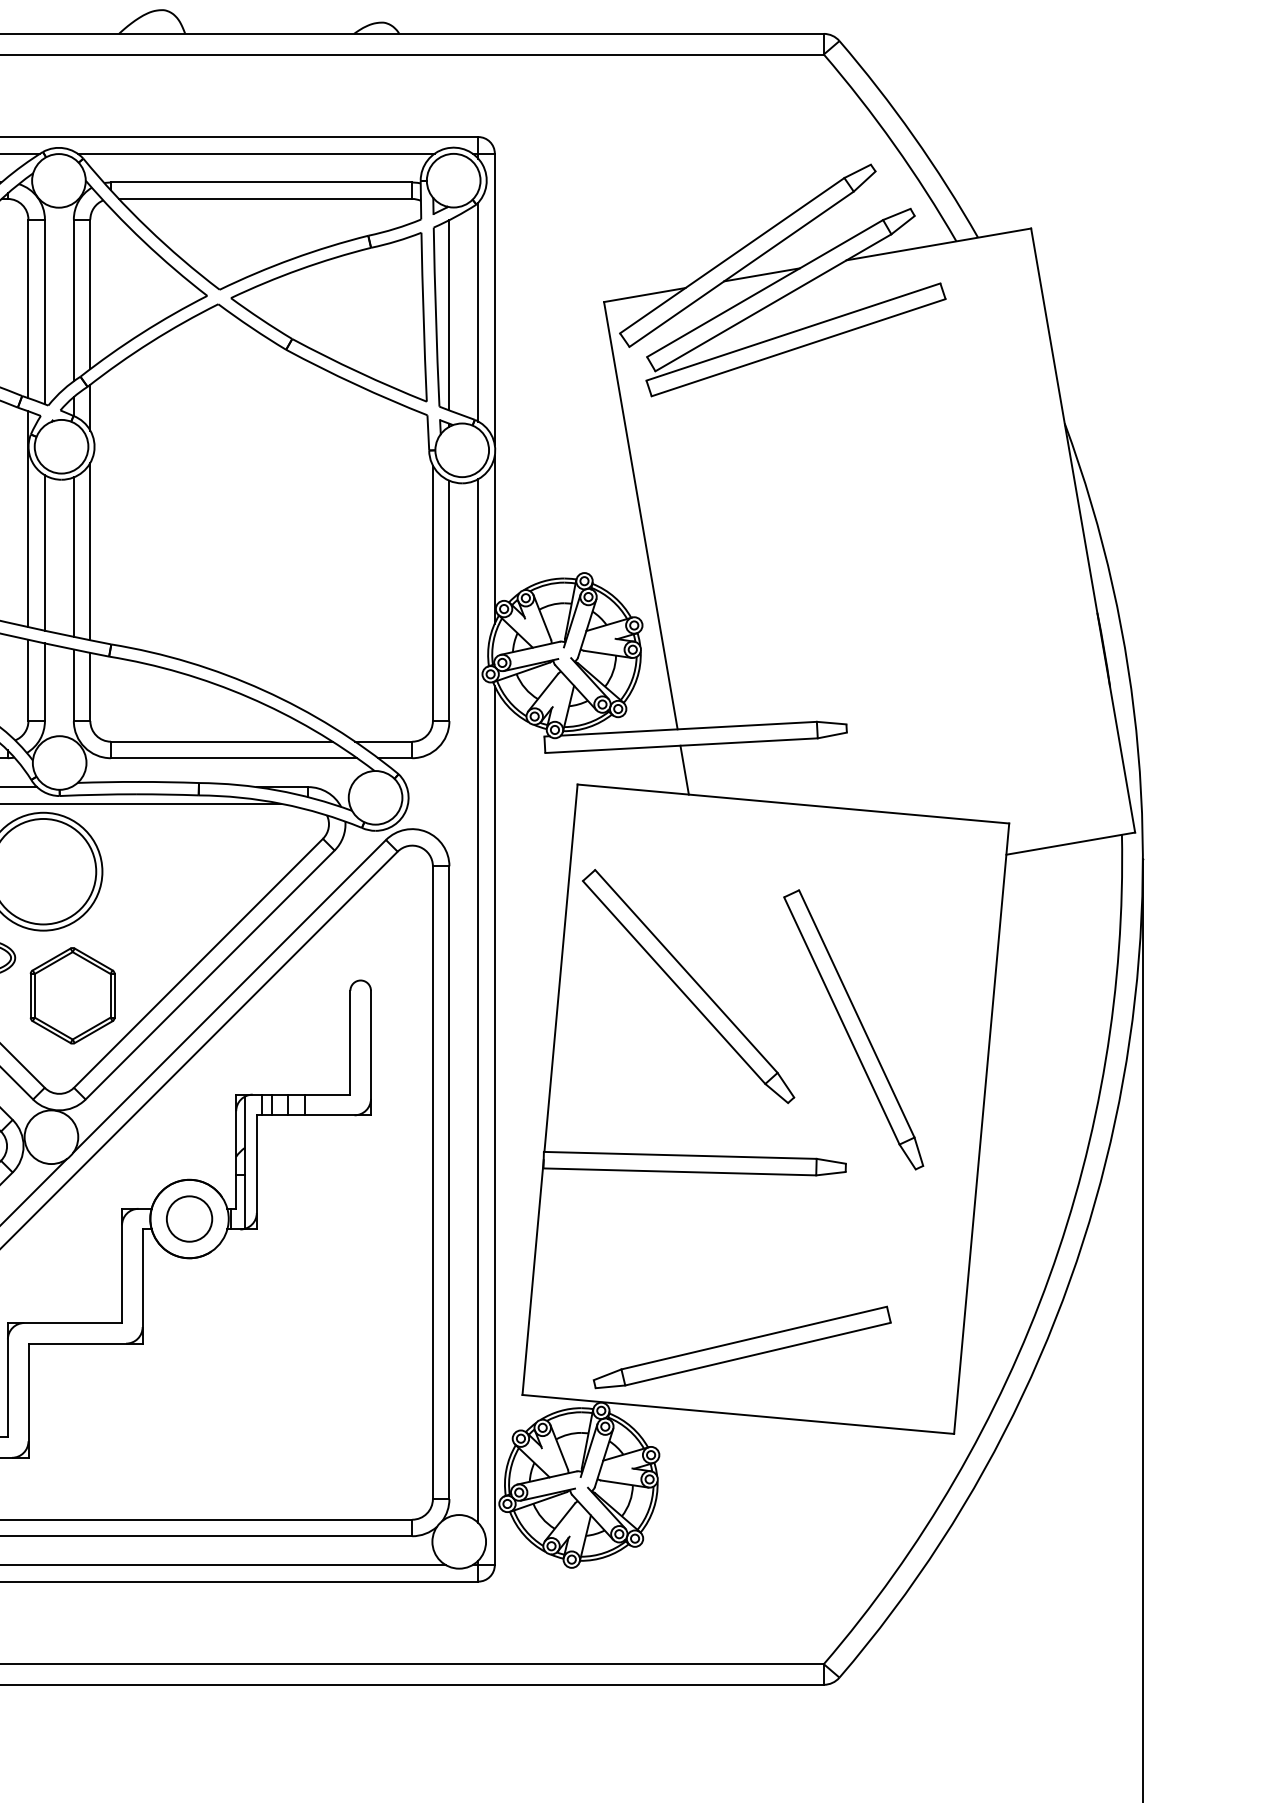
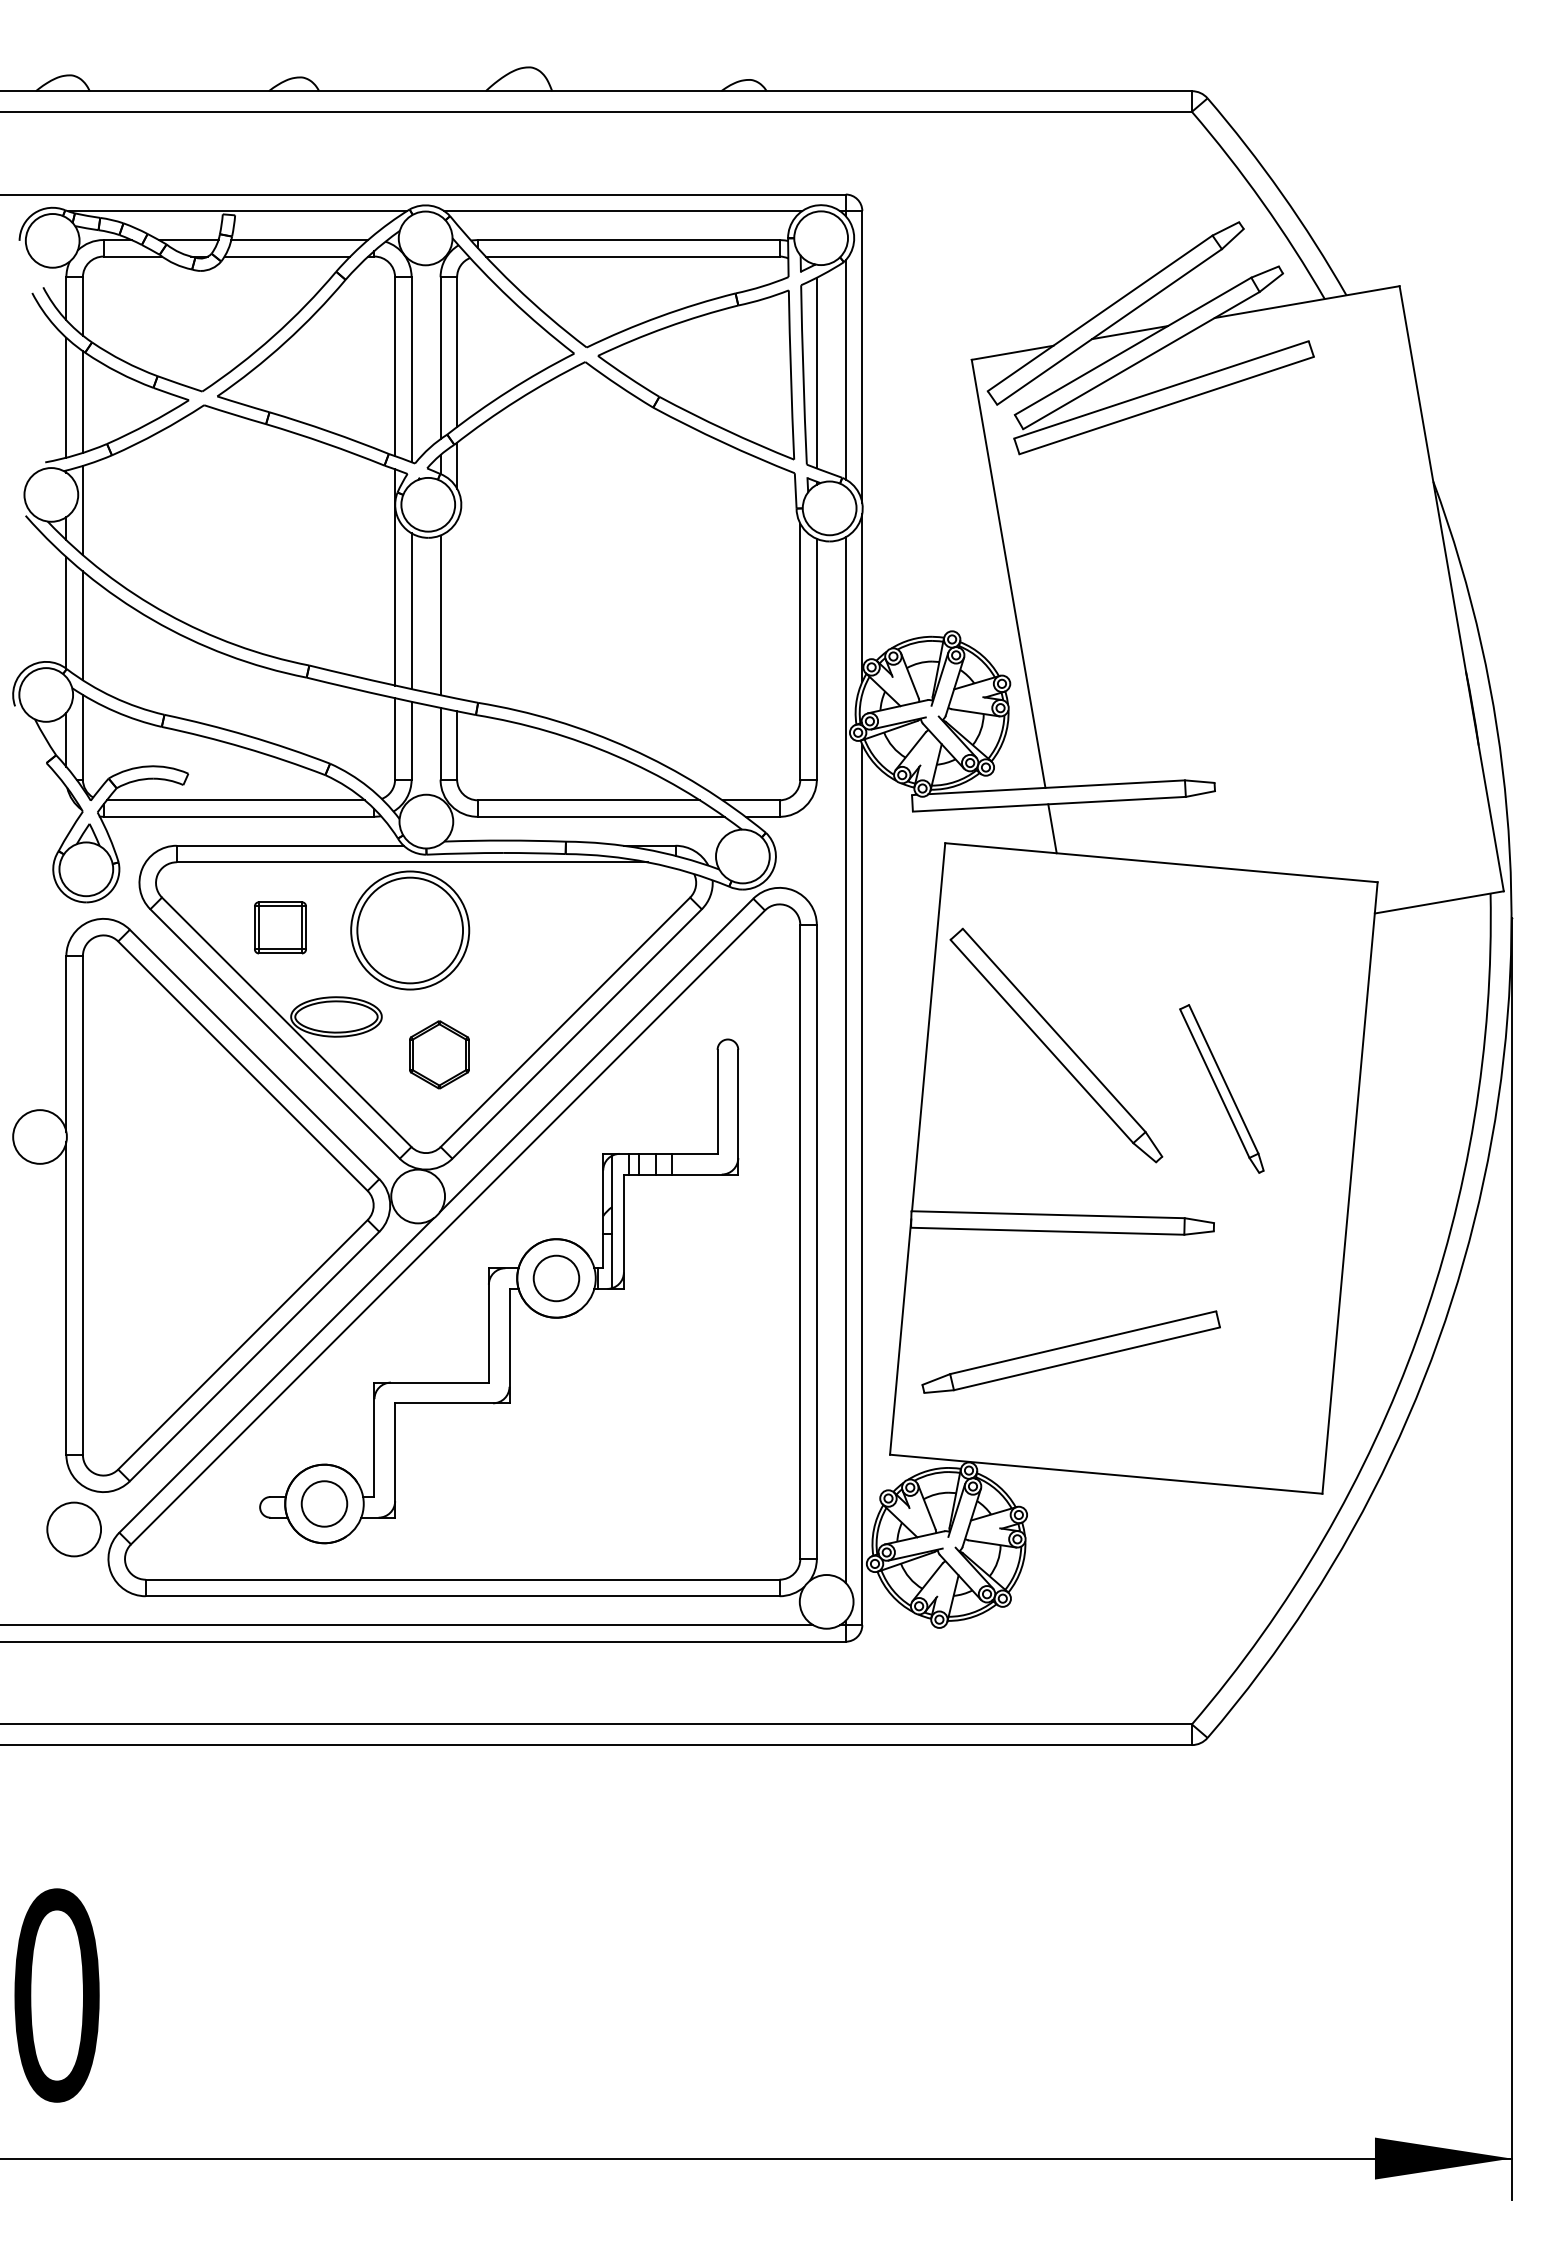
line: (90, 551) -> (457, 609), removed
part: (72, 995) -> (439, 1054), size x0.7
part: (853, 1029) -> (1221, 1088), size x0.6
part: (741, 1346) -> (1070, 1351), moved

